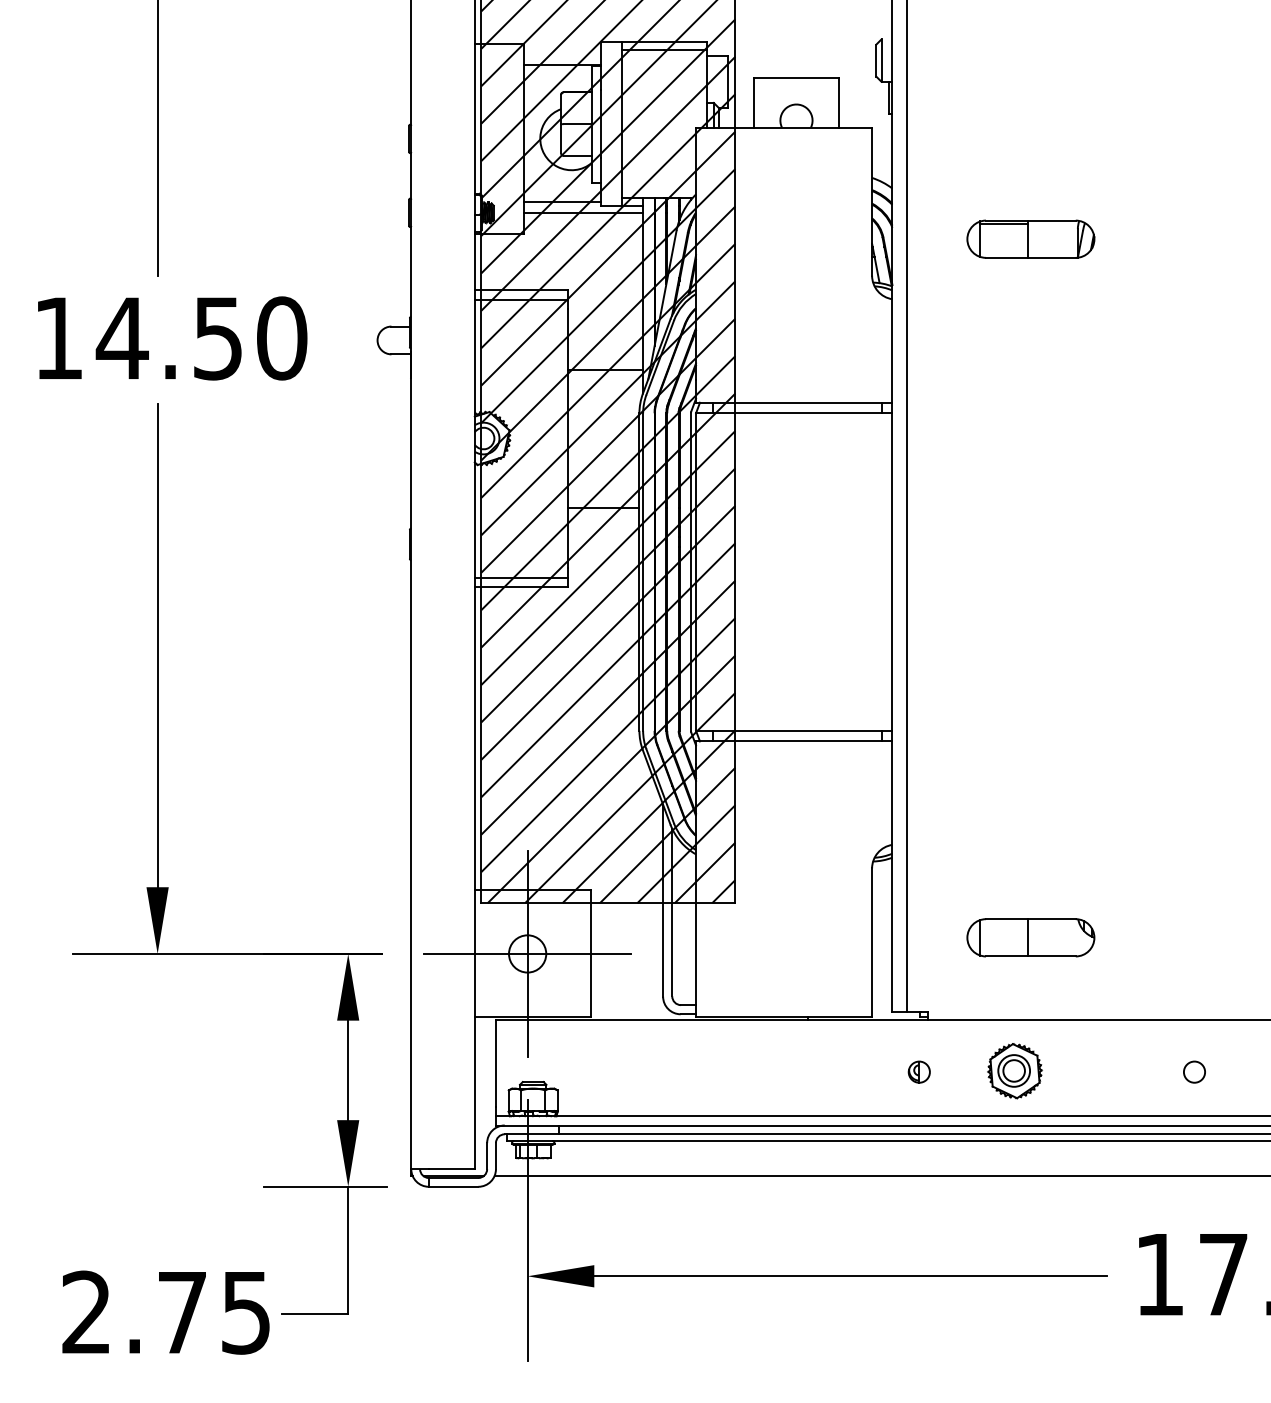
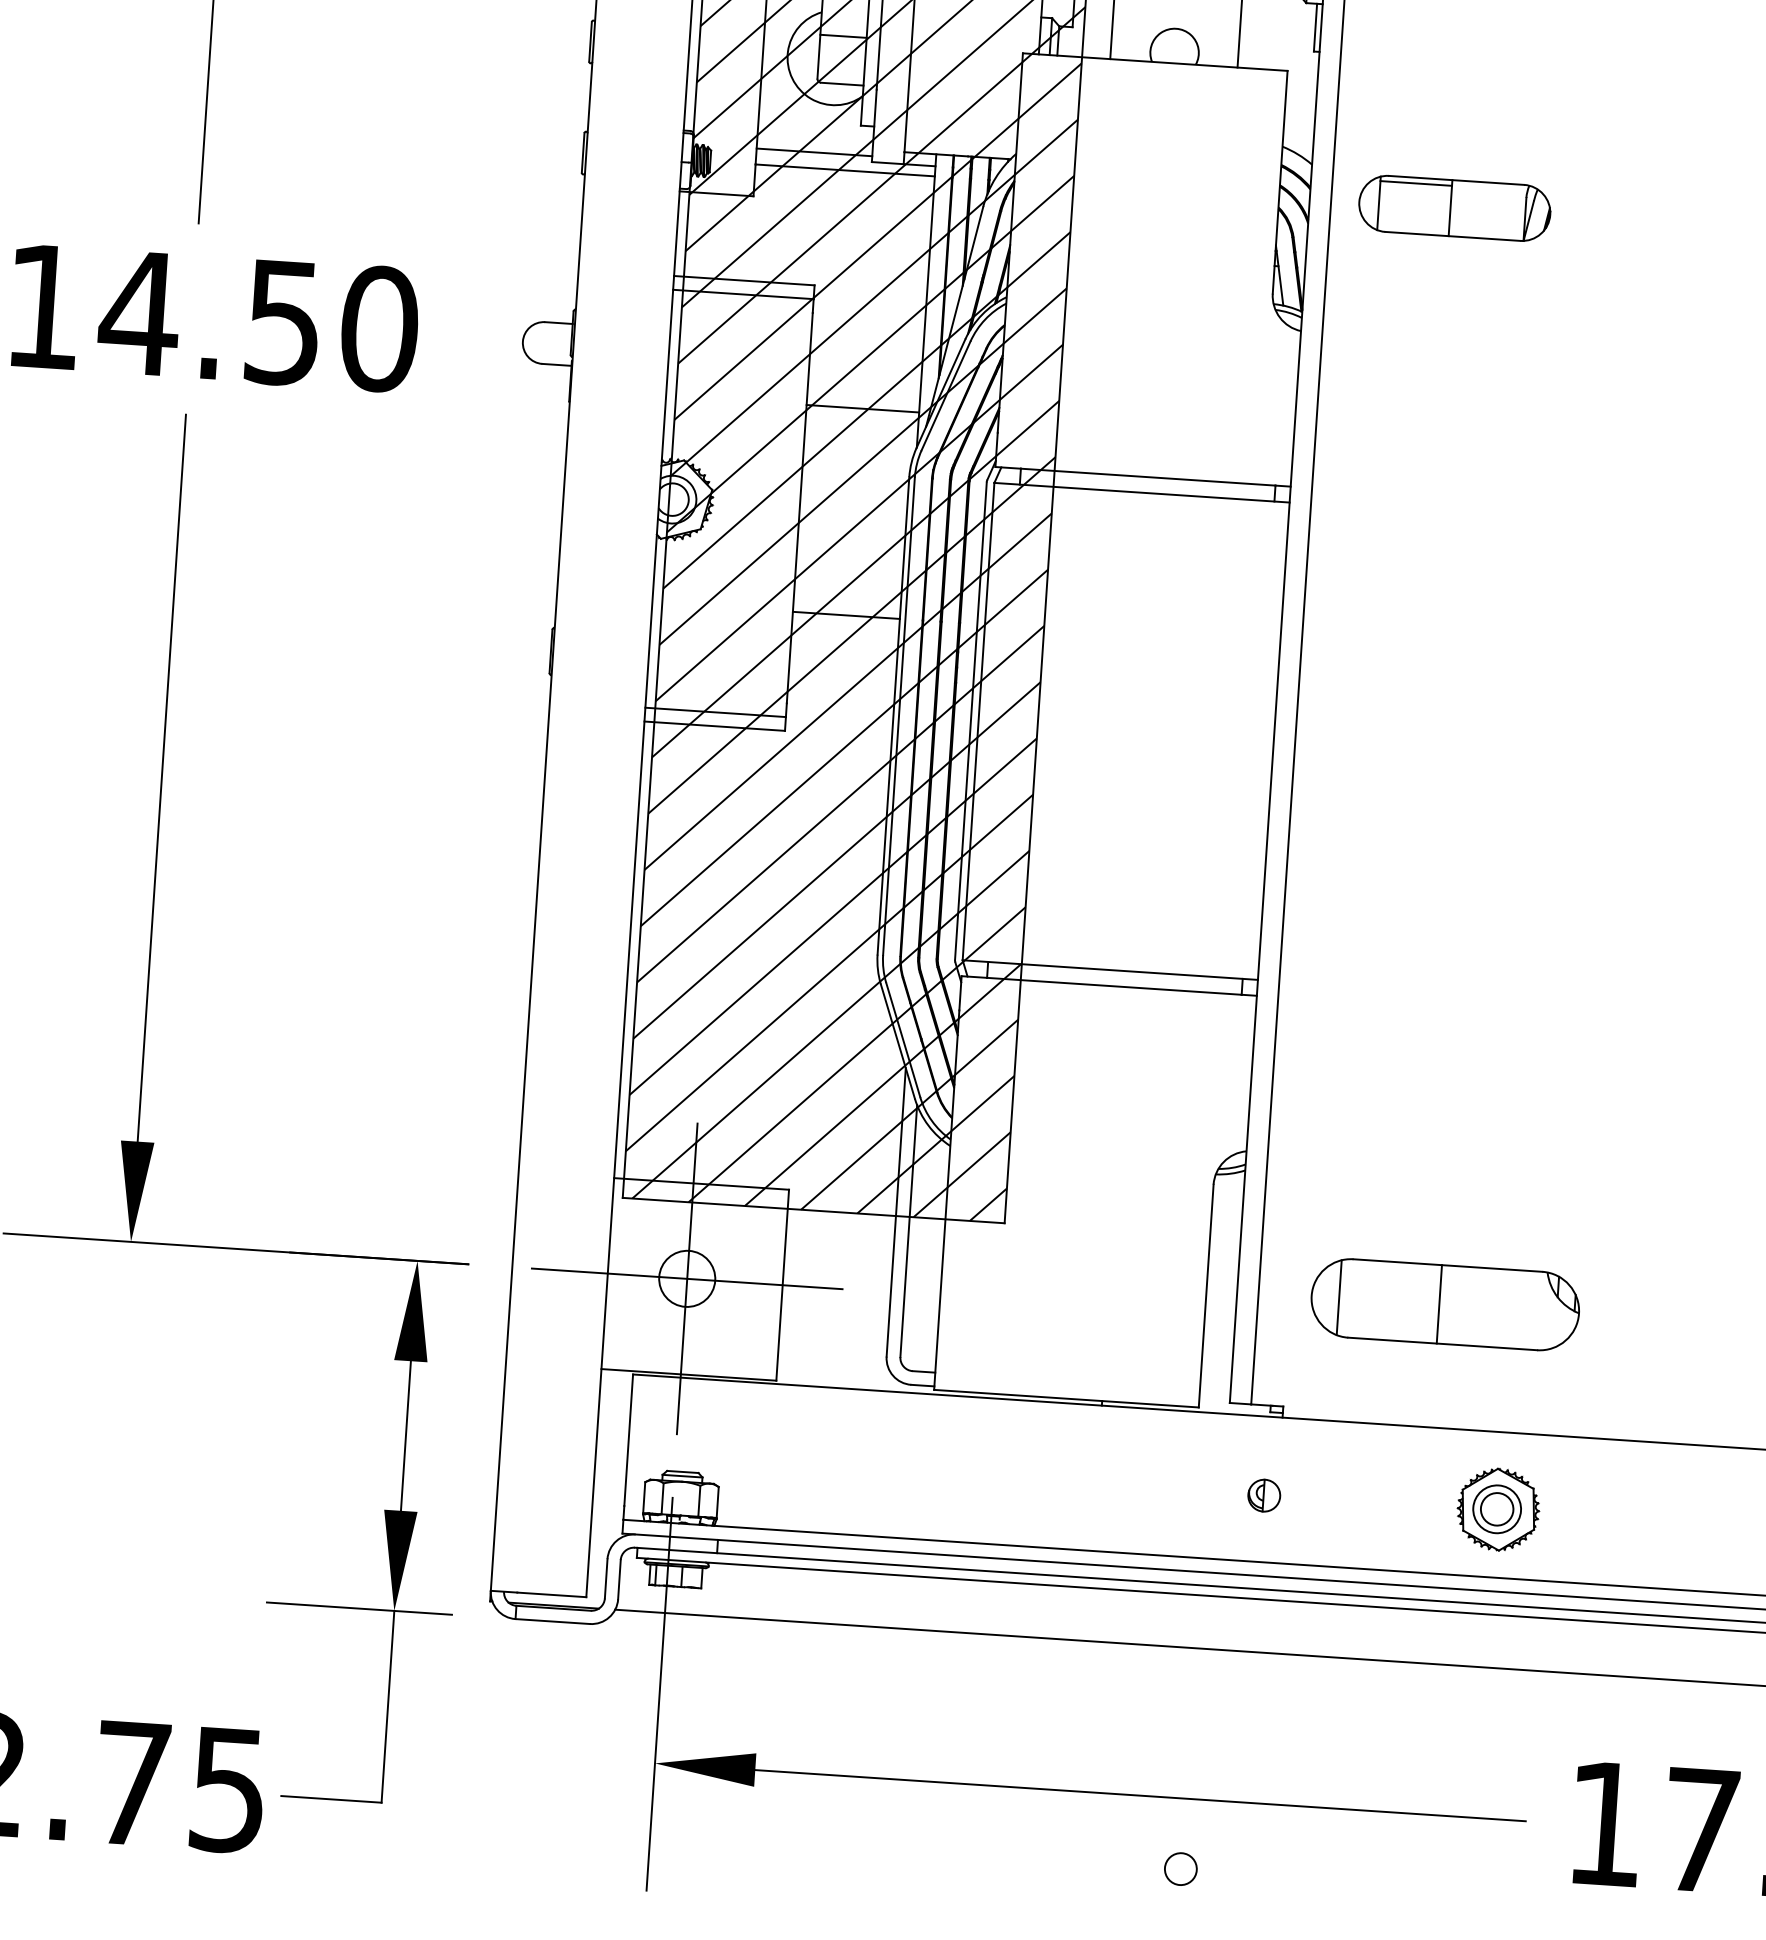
part: (1030, 238) -> (1454, 207), moved
part: (1030, 937) -> (1444, 1304), size x1.4
part: (1014, 1071) -> (1497, 1510), moved
circle: (1194, 1071) -> (1180, 1868), moved

